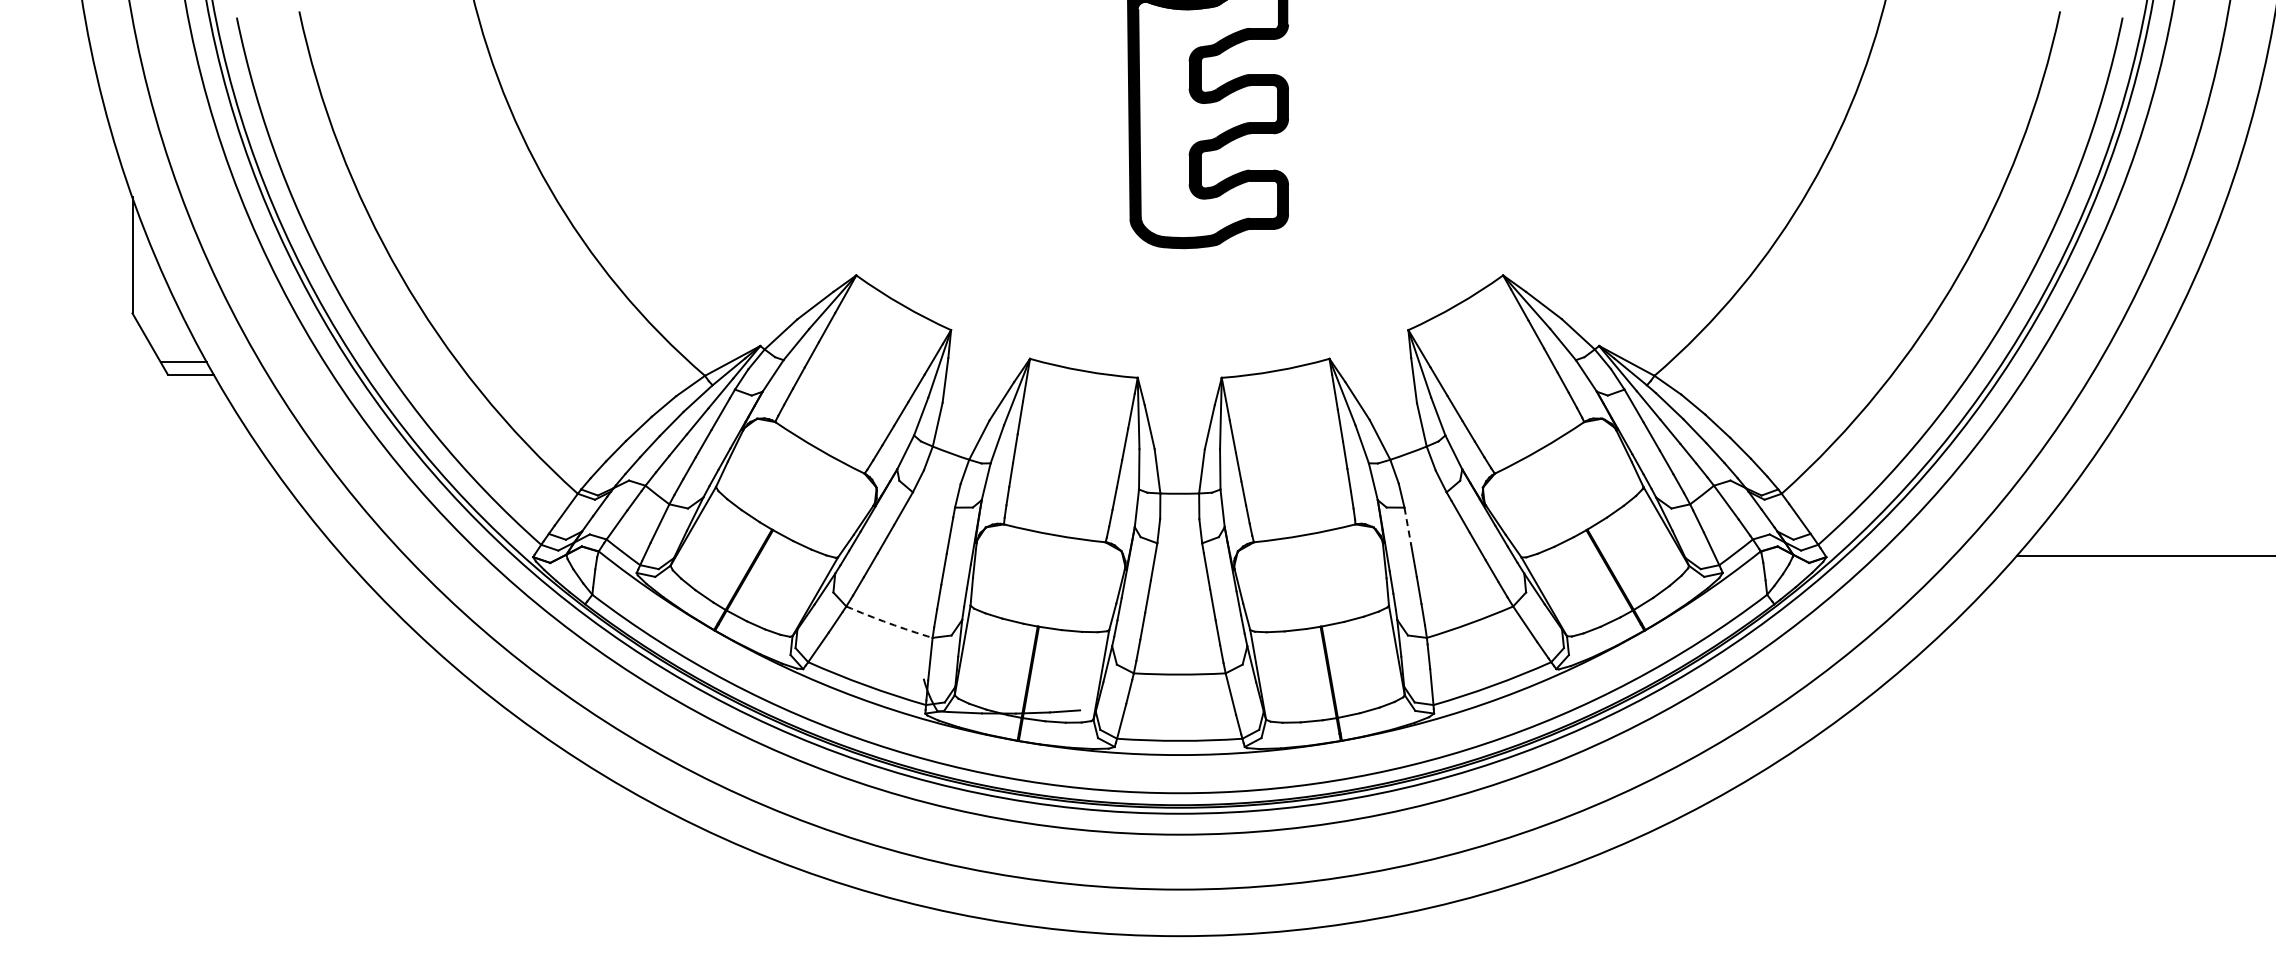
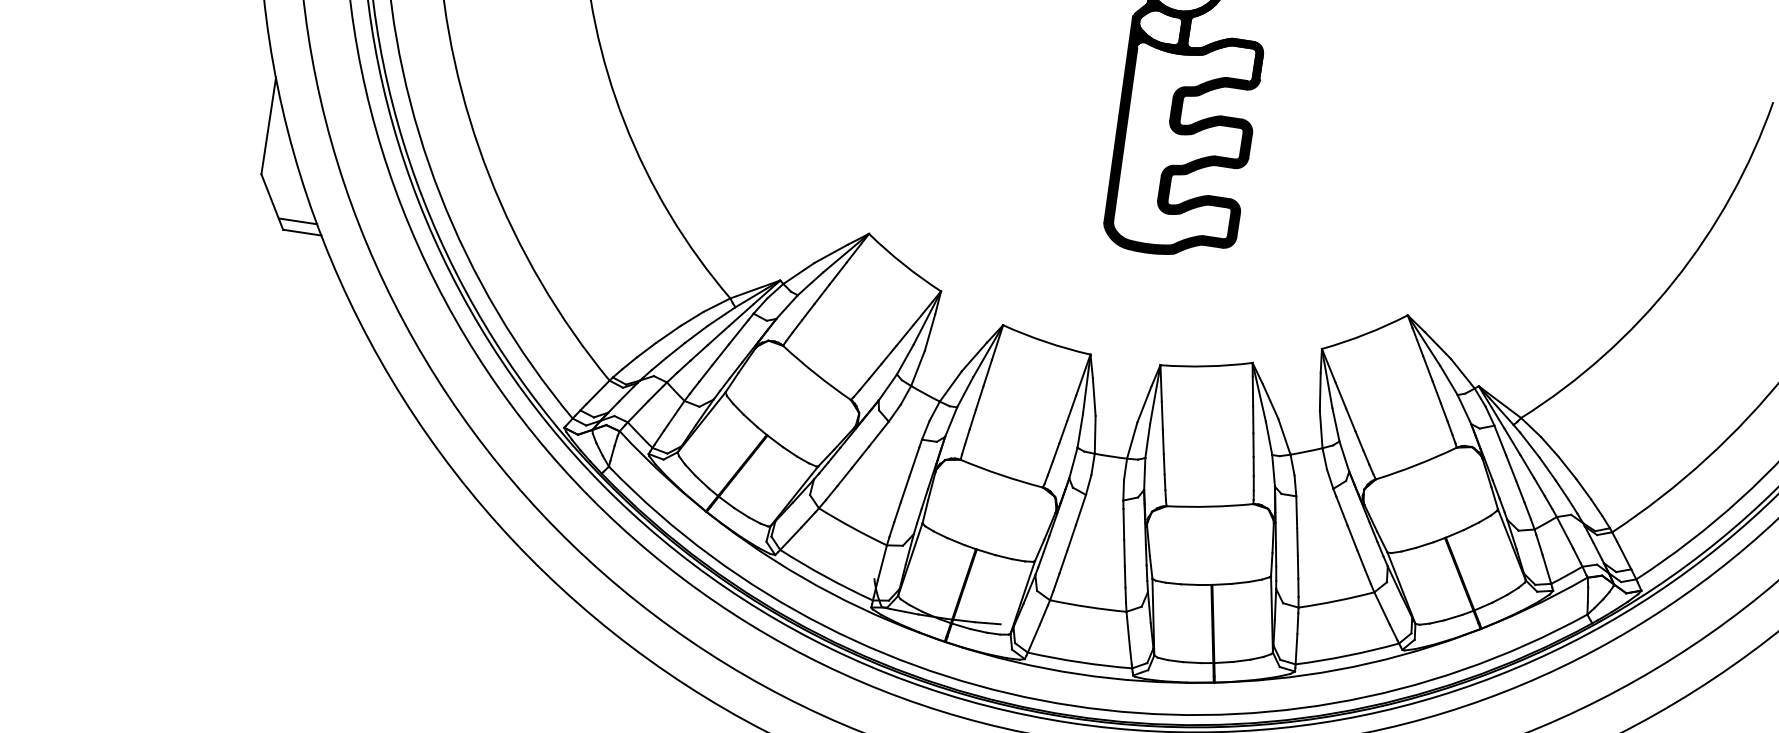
line: (1407, 526) -> (1296, 512), dashed -> solid
arc: (889, 623) -> (852, 527), dashed -> solid

